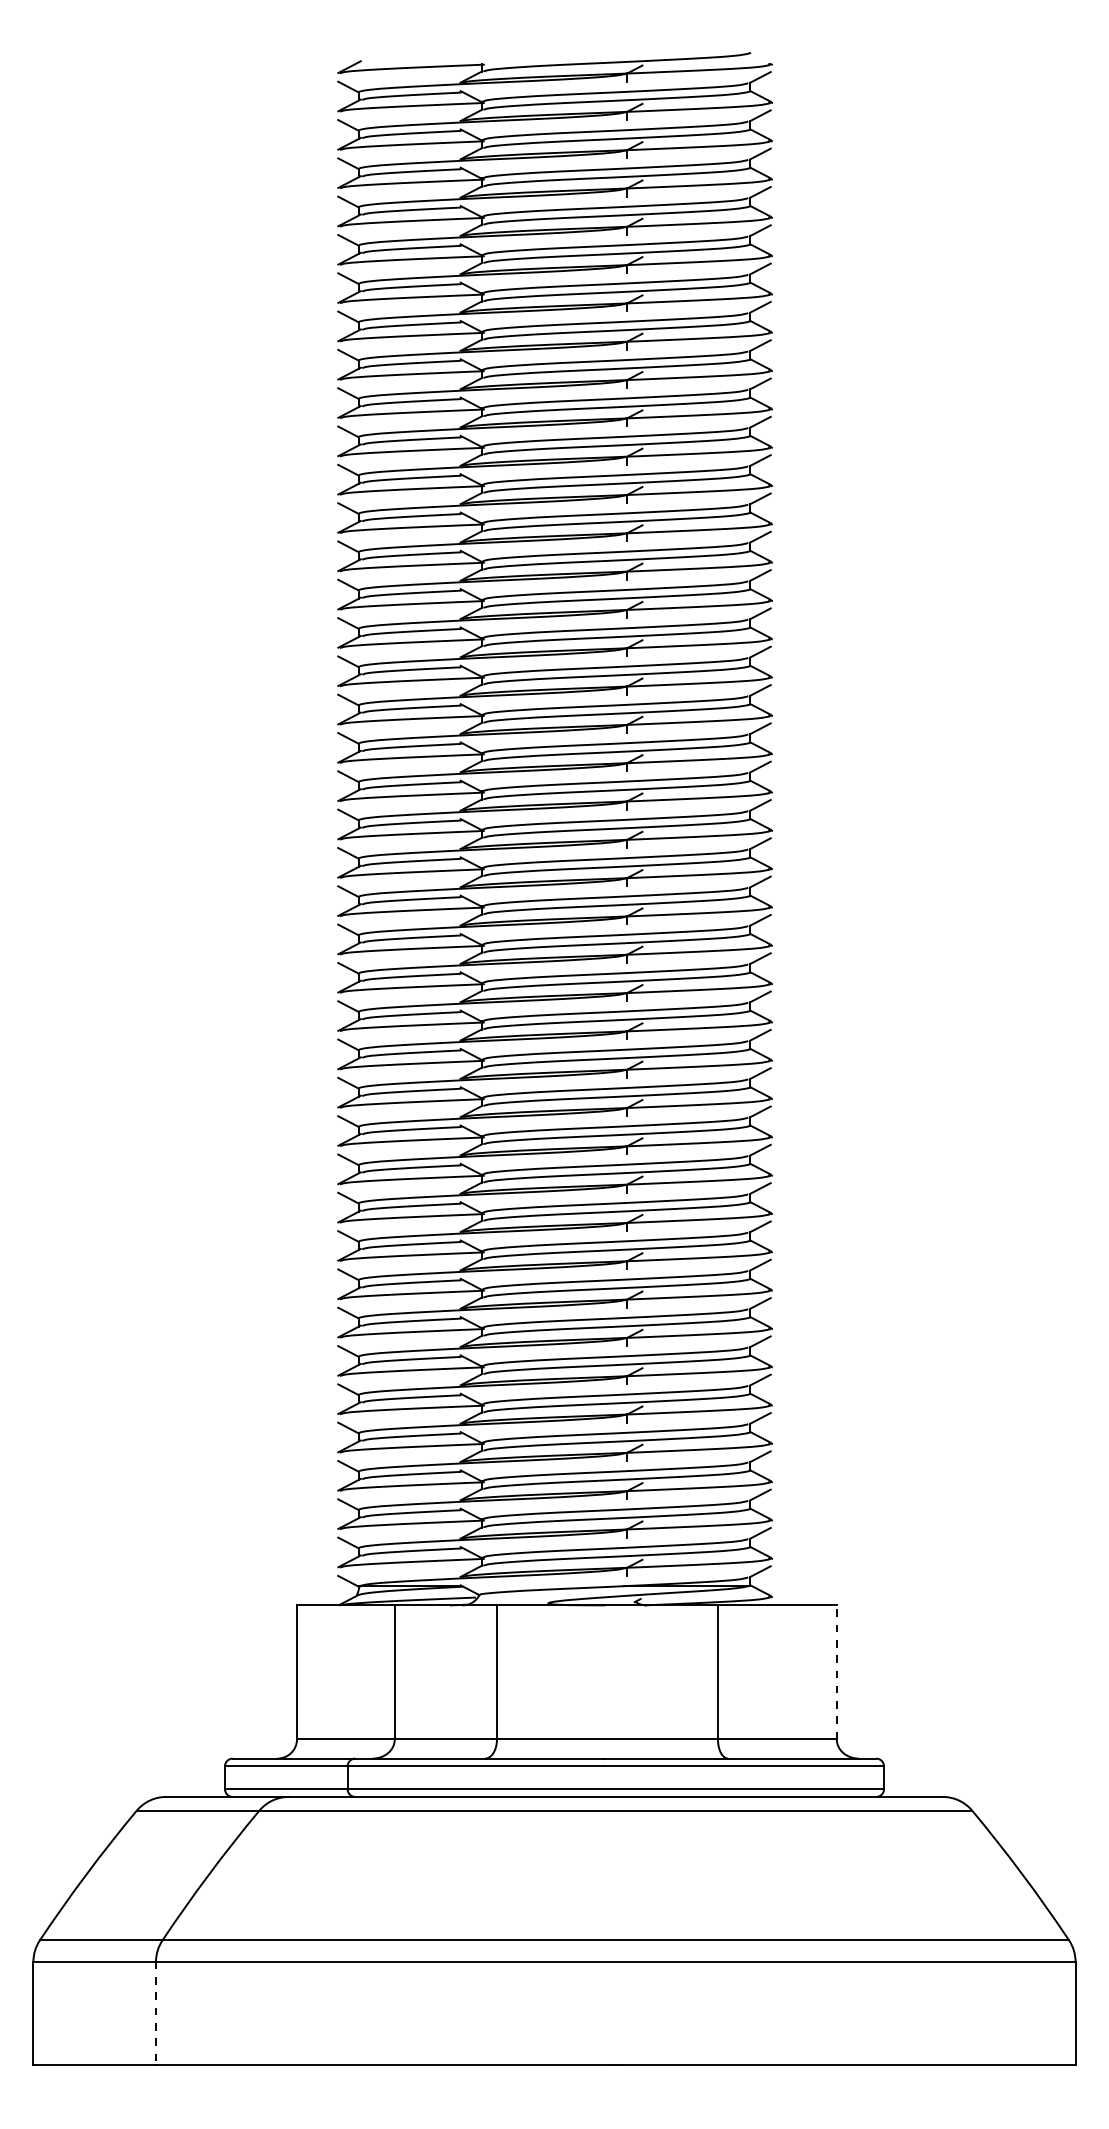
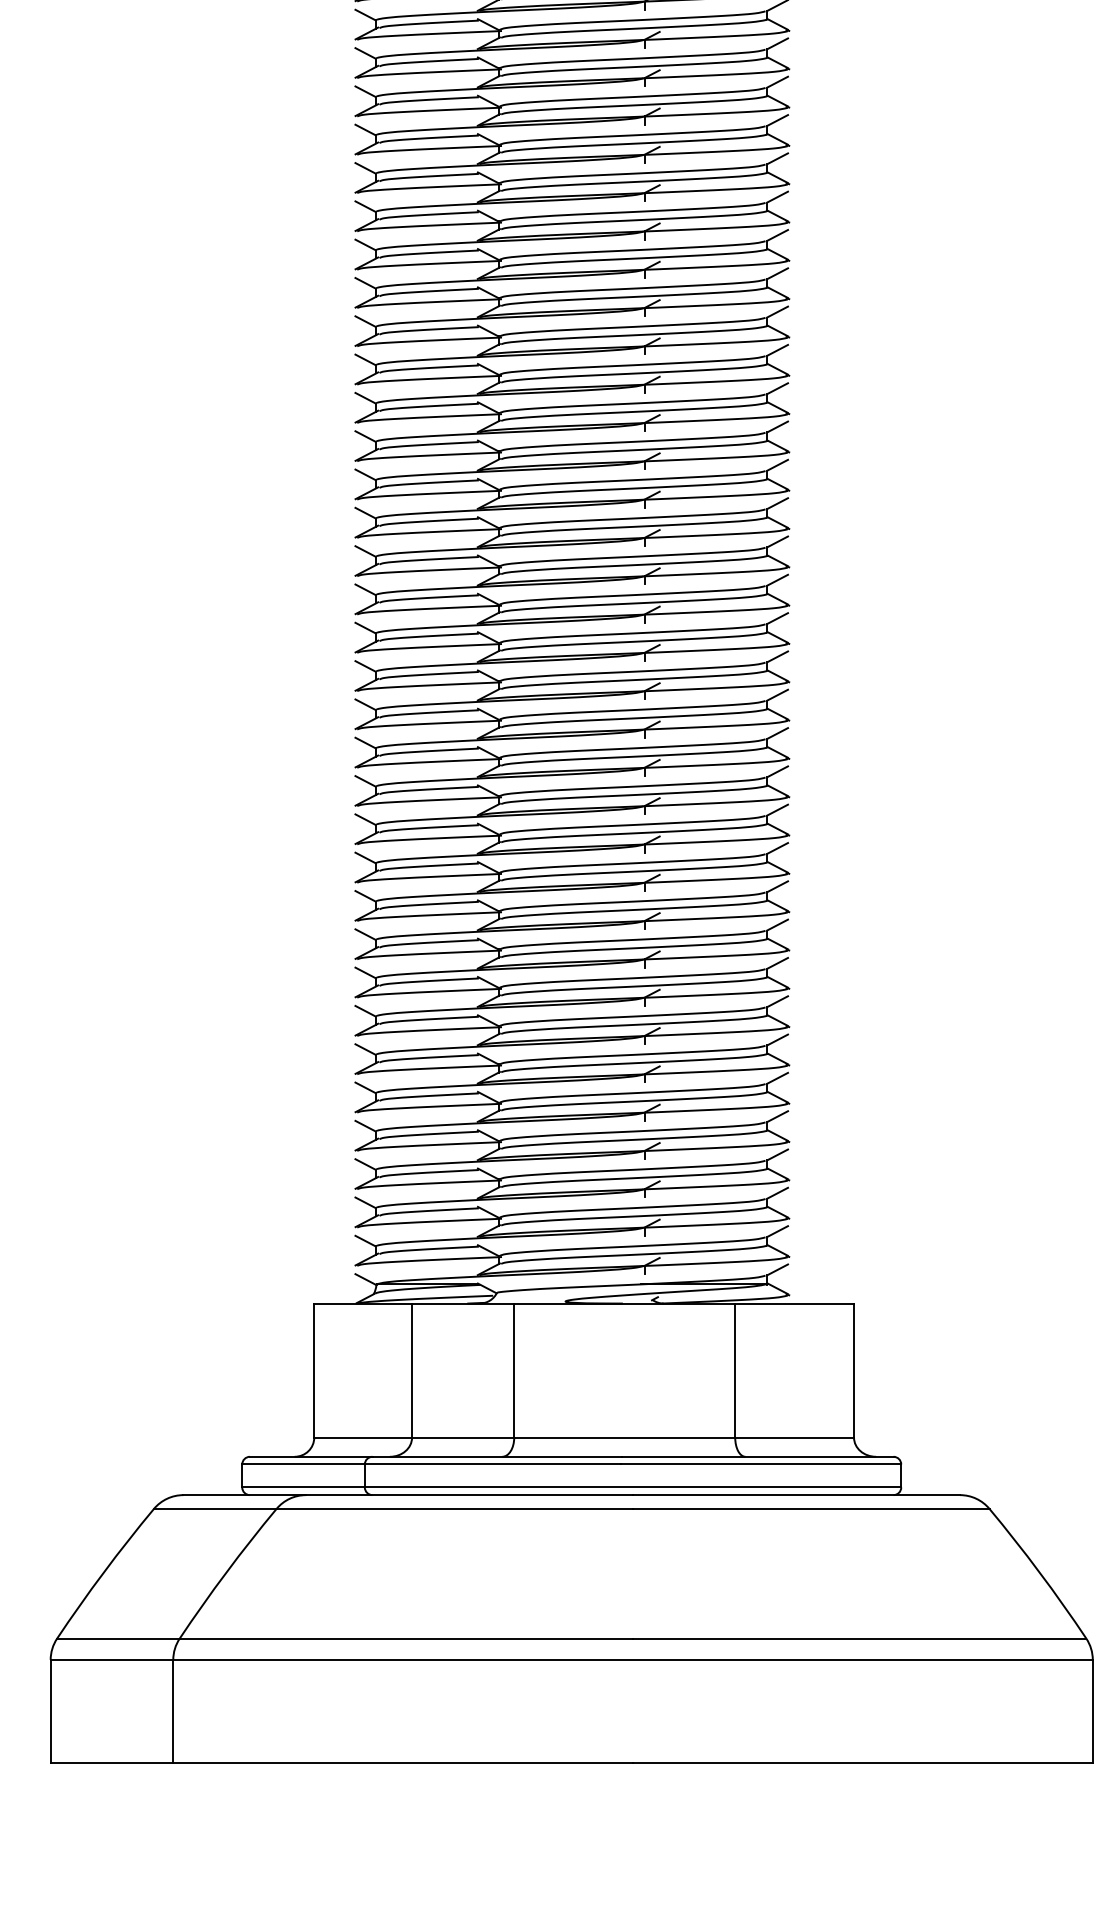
line: (836, 1671) -> (853, 1369), dashed -> solid
line: (156, 2013) -> (173, 1711), dashed -> solid

